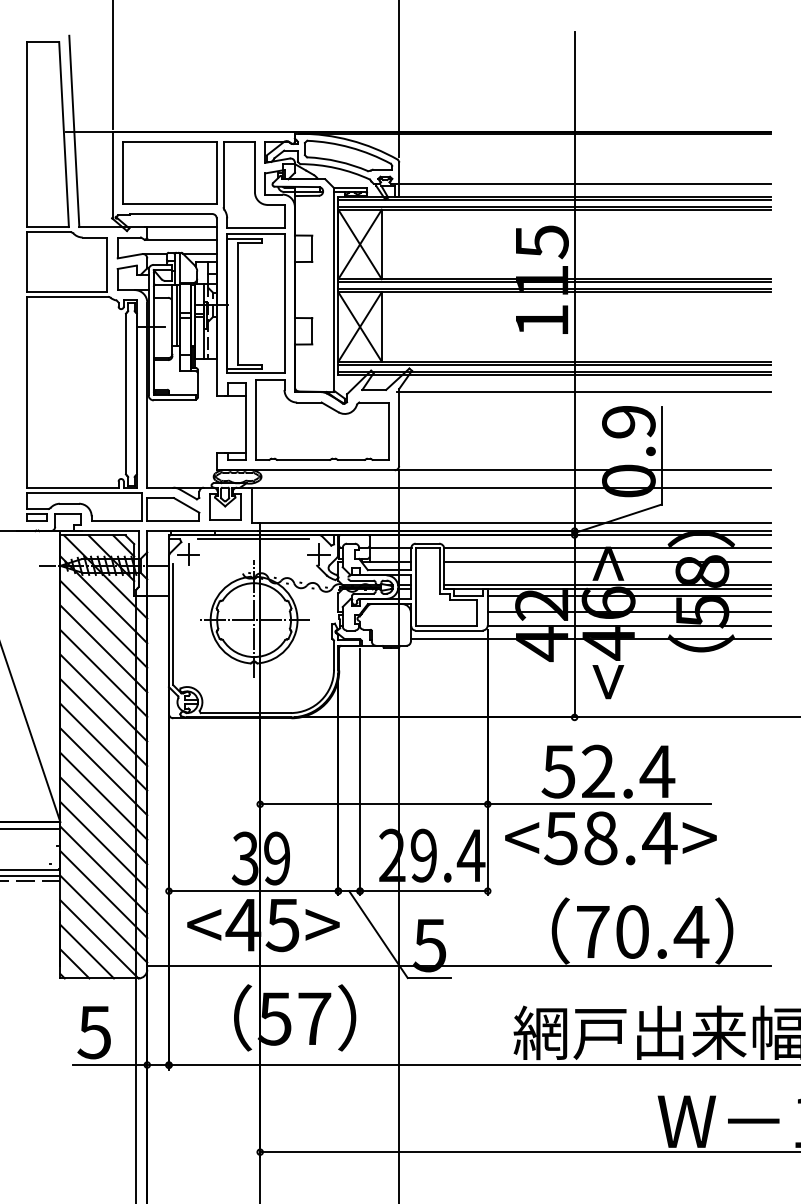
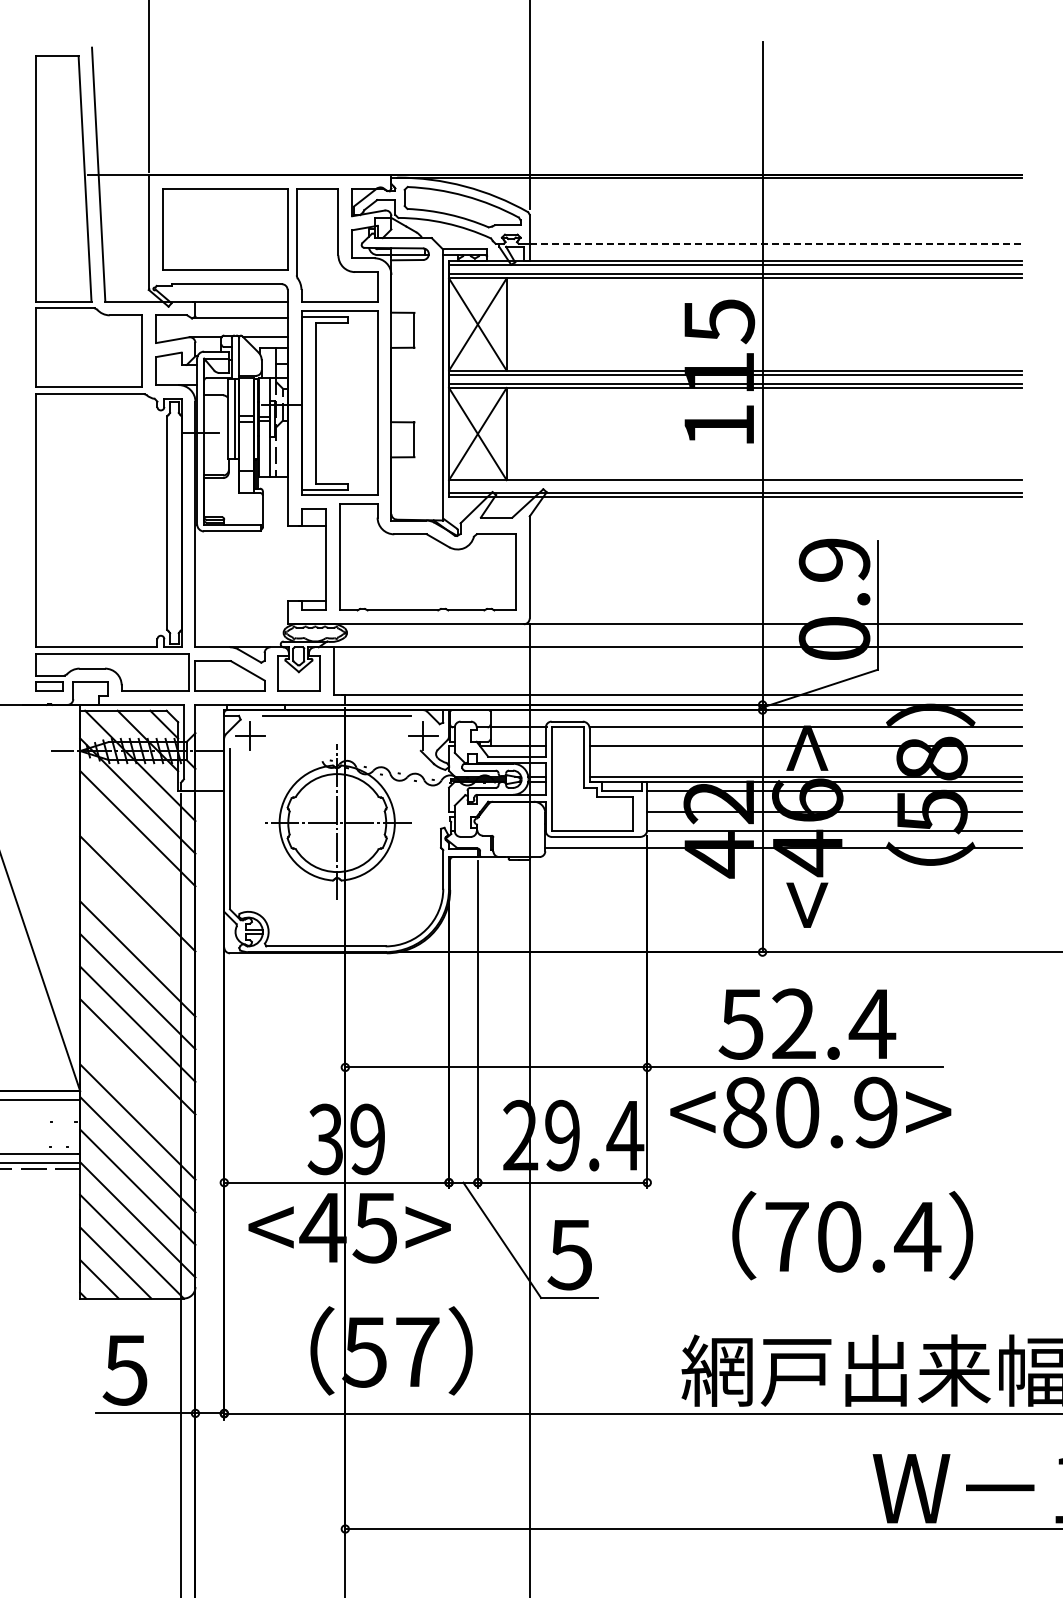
line: (585, 183) -> (776, 243), solid -> dashed
line: (554, 364) -> (735, 484), removed
line: (583, 392) -> (774, 520), removed
line: (103, 648) -> (137, 860), removed
line: (103, 698) -> (137, 926), removed
line: (103, 820) -> (137, 1089), removed
text: (610, 838) -> (810, 1112), <58.4> -> <80.9>
line: (458, 965) -> (608, 1281), removed

